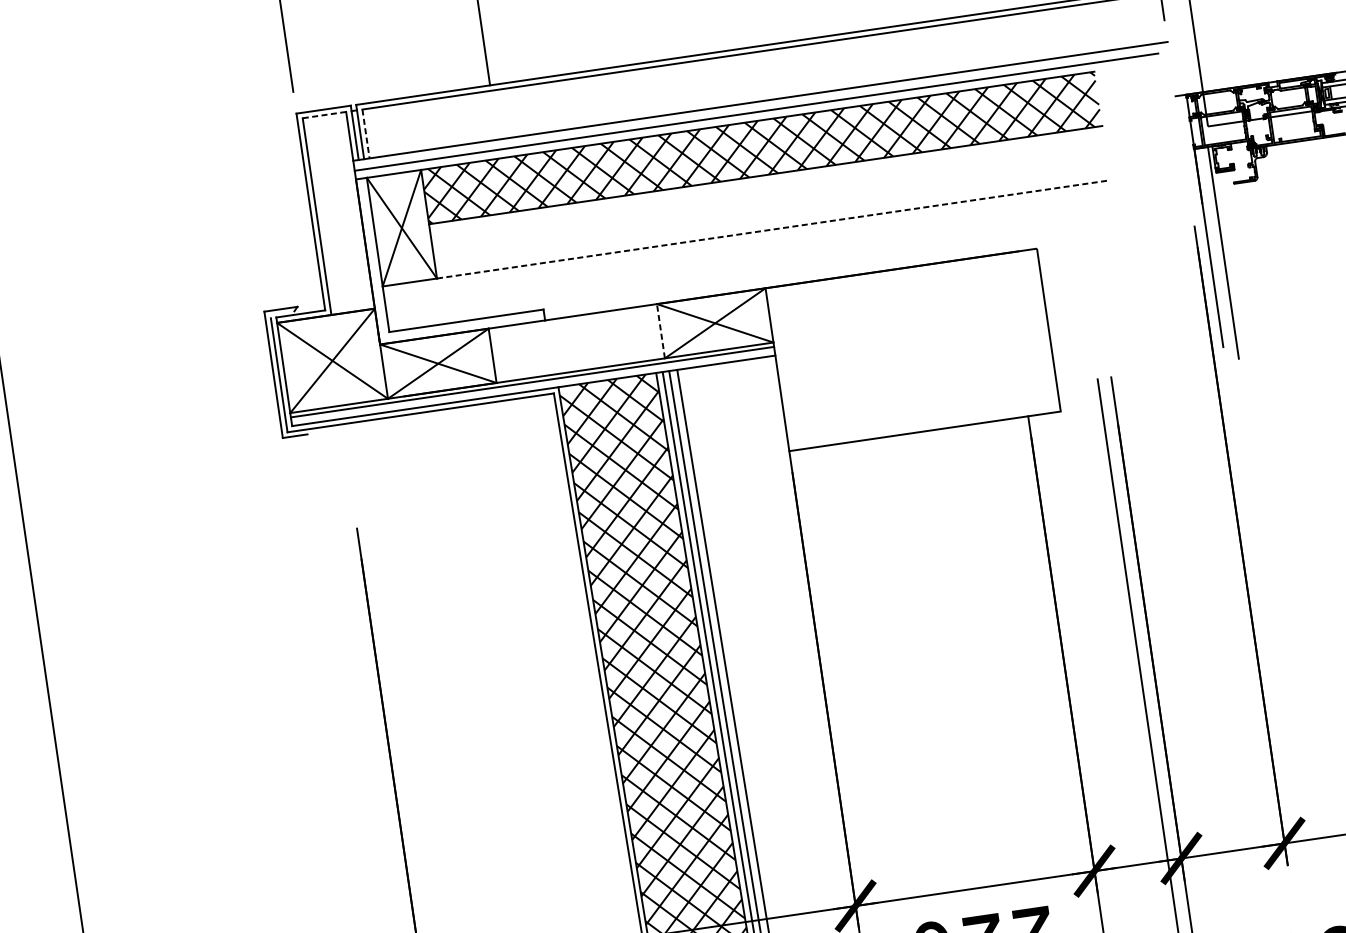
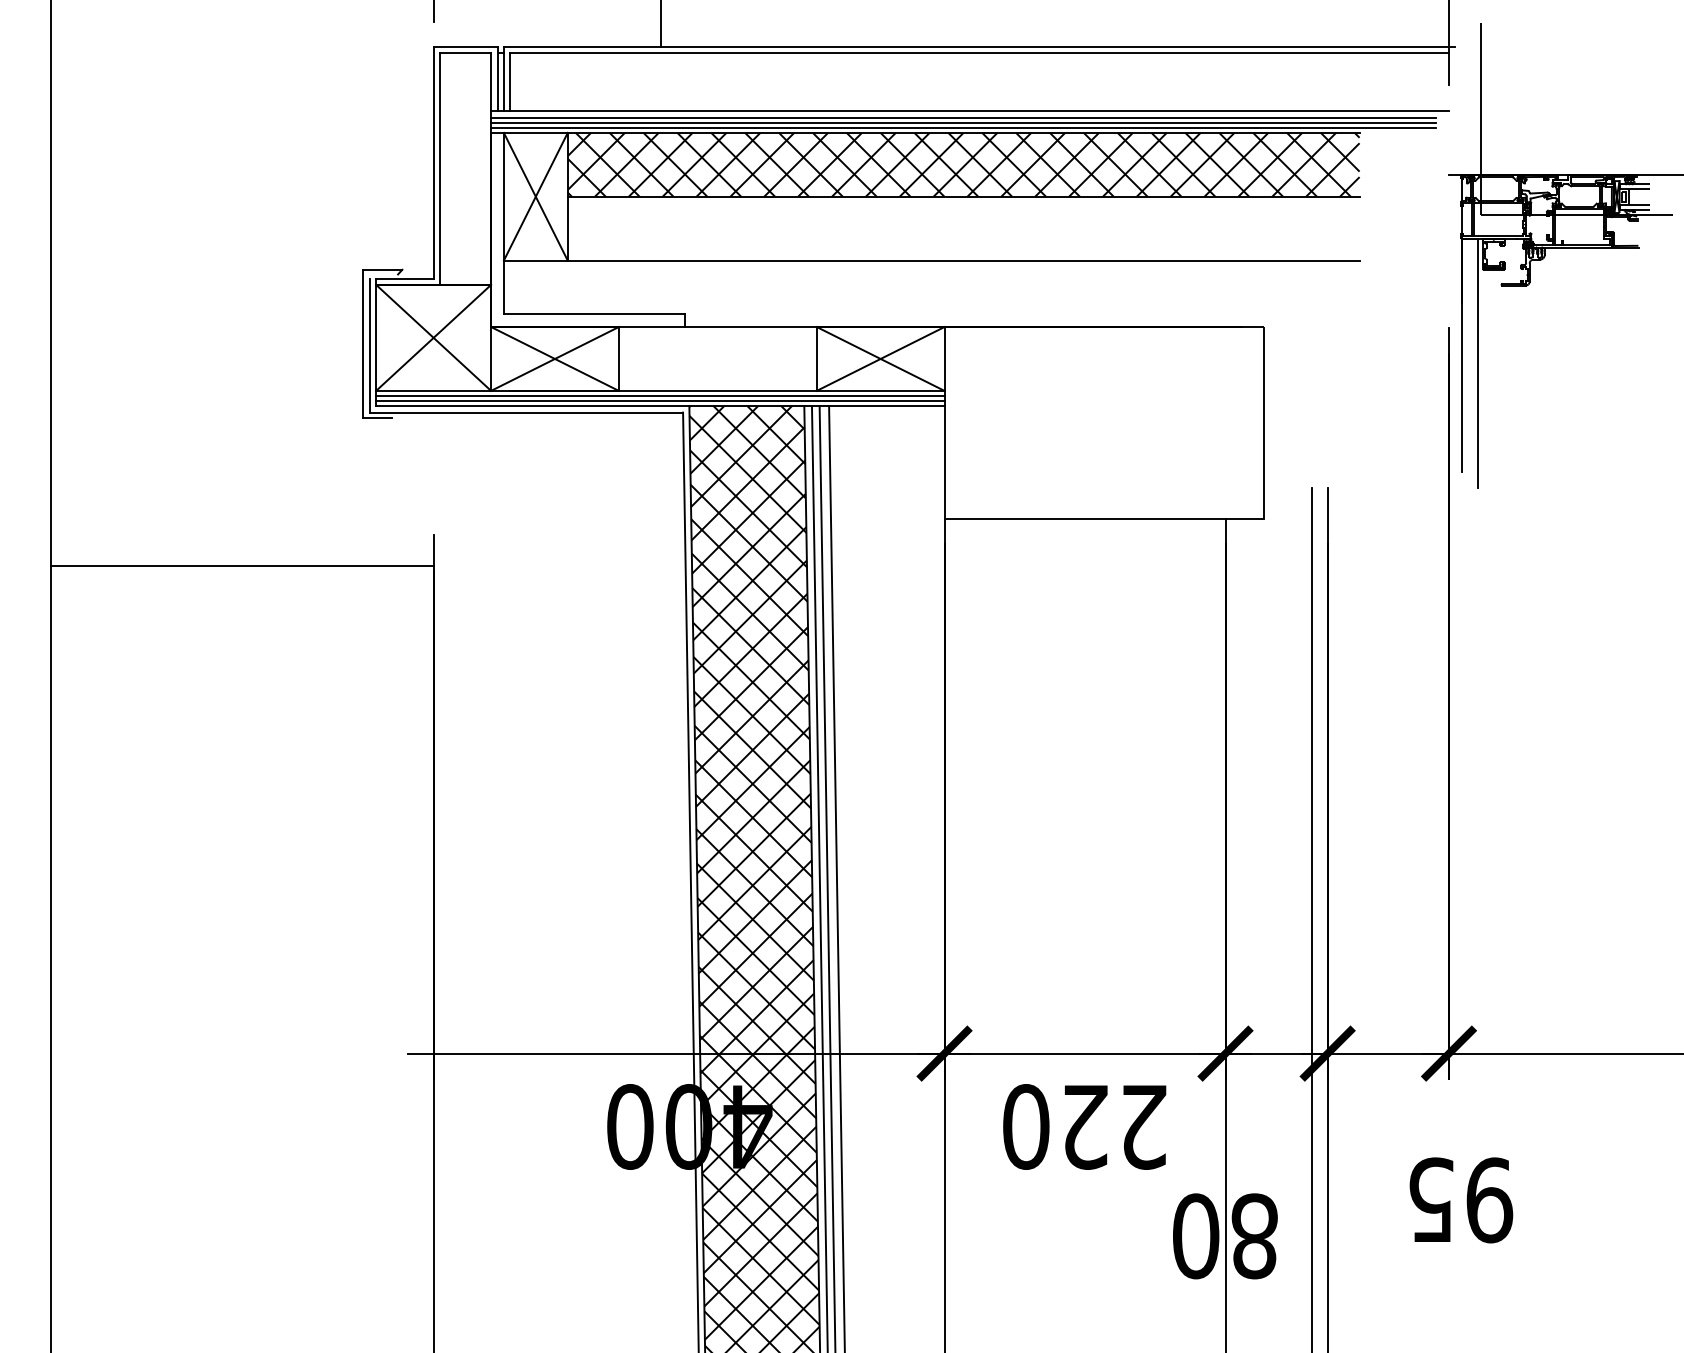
line: (755, 107) -> (963, 117), added
line: (324, 115) -> (465, 53), dashed -> solid
line: (756, 116) -> (963, 127), added
line: (366, 134) -> (510, 82), dashed -> solid
line: (773, 229) -> (963, 260), dashed -> solid
line: (660, 330) -> (816, 358), dashed -> solid
line: (533, 386) -> (660, 401), added
line: (197, 578) -> (241, 565), added

